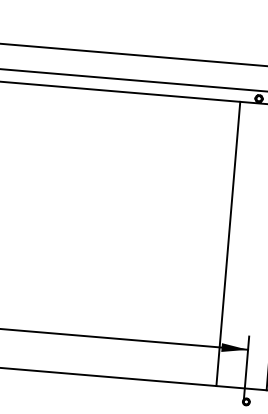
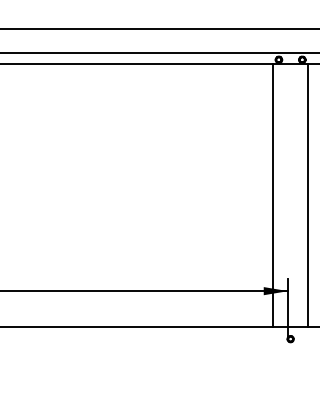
line: (227, 243) -> (272, 195), moved

